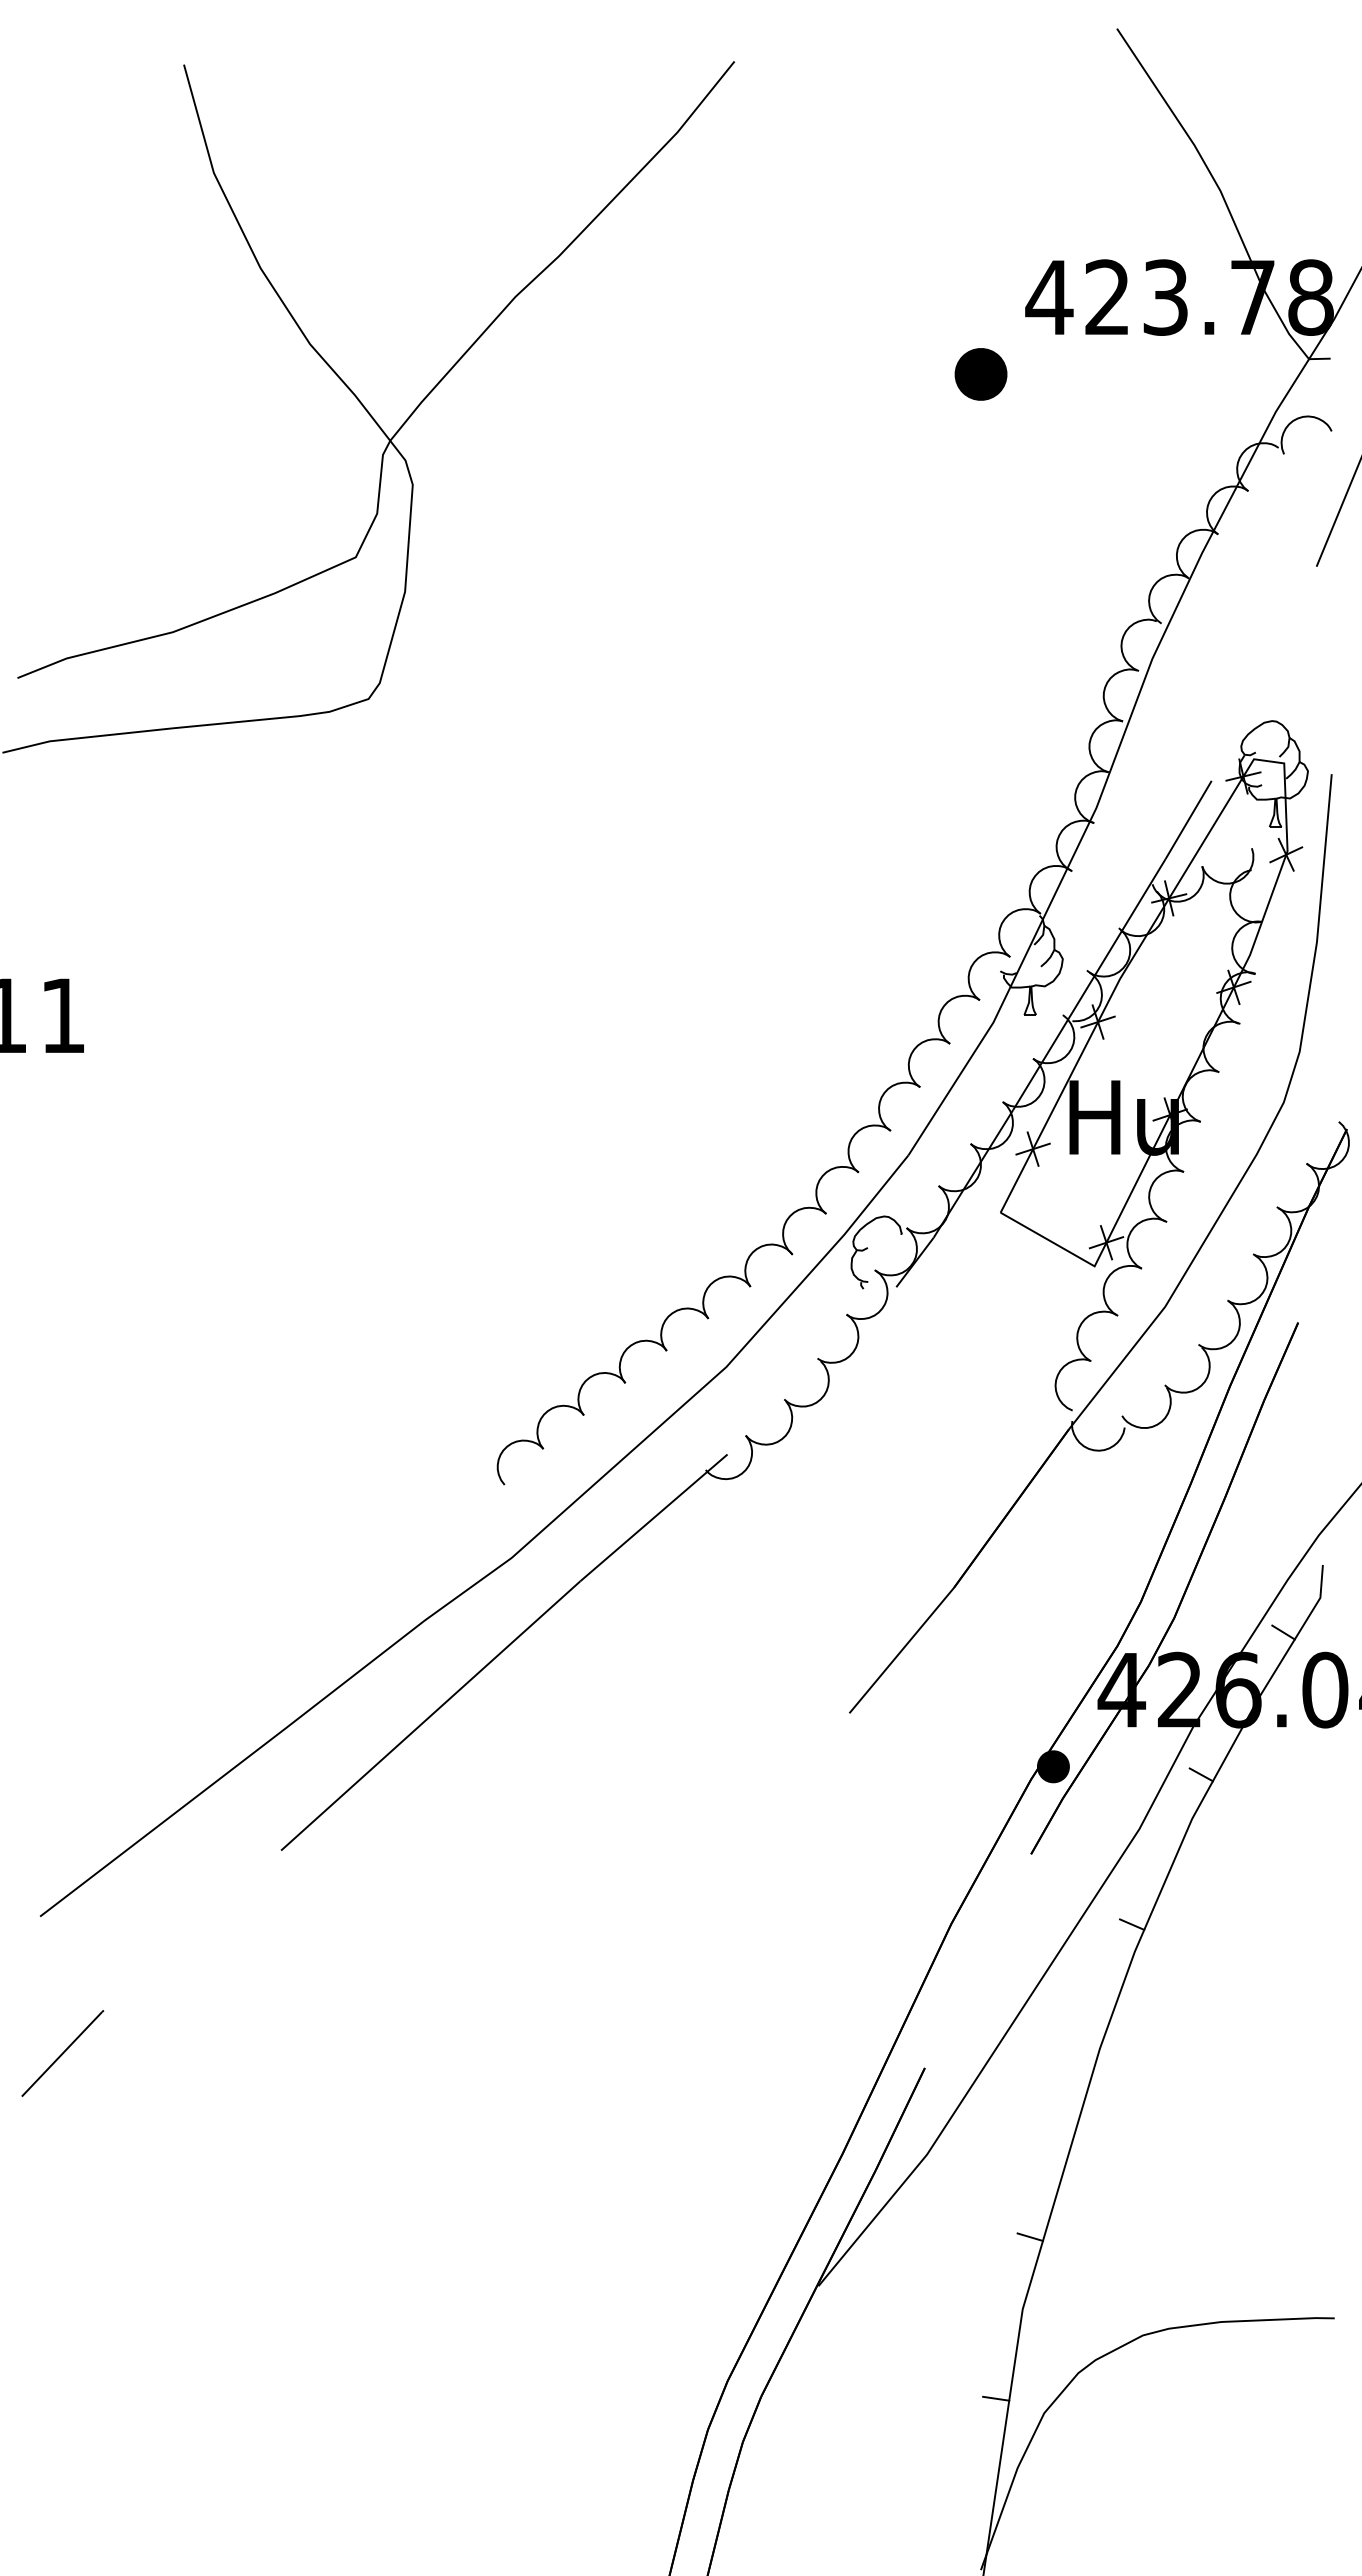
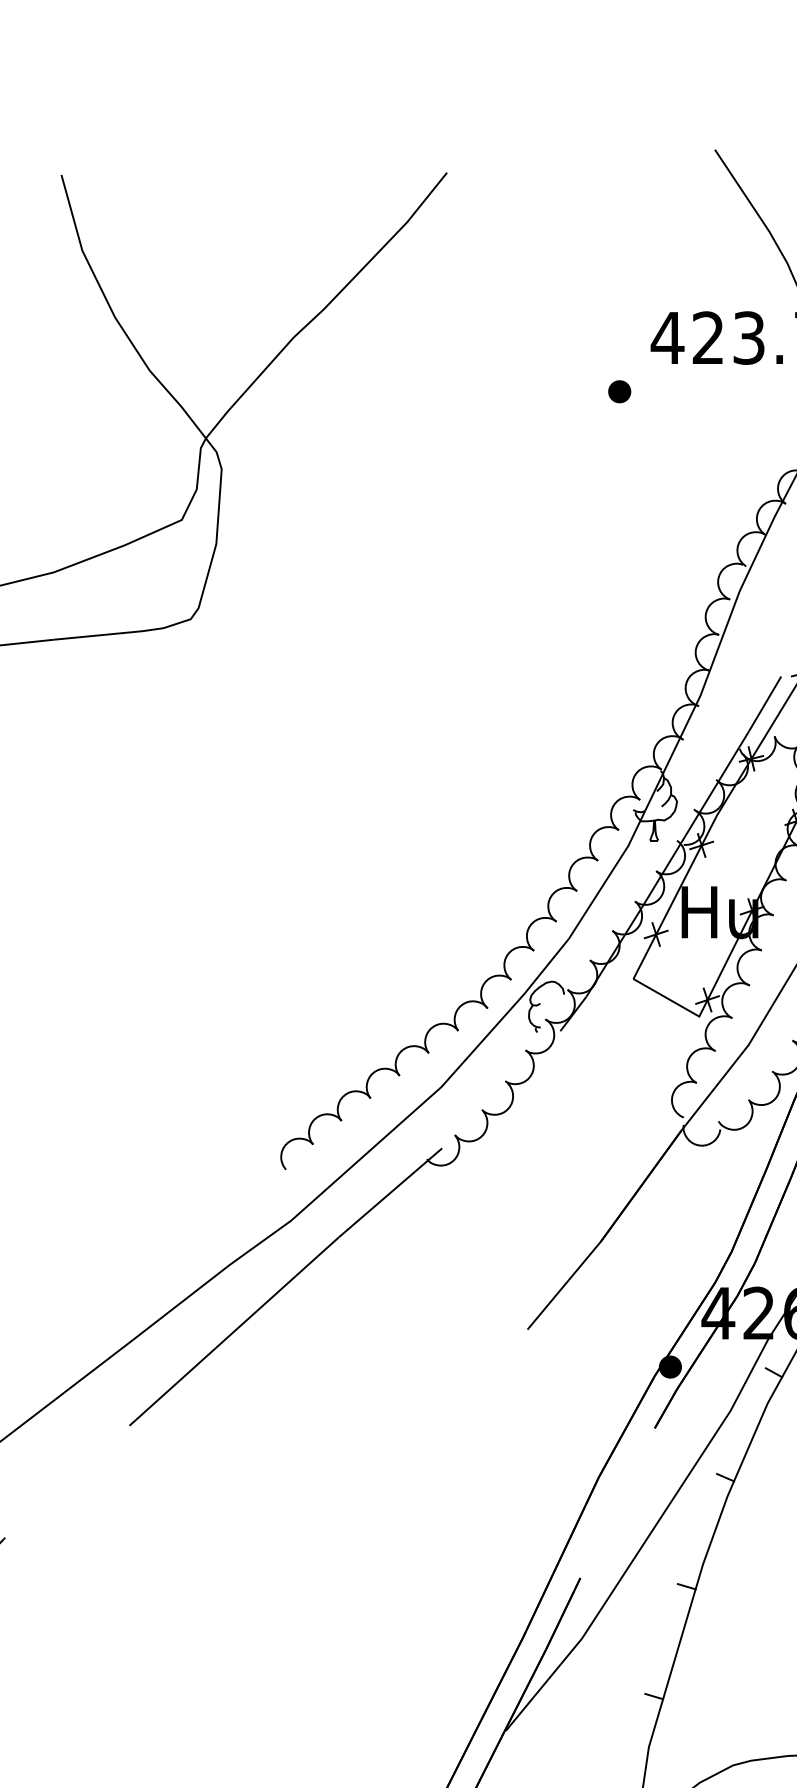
part: (980, 373) -> (619, 391), size x0.62
line: (1076, 2080) -> (686, 1586), added

